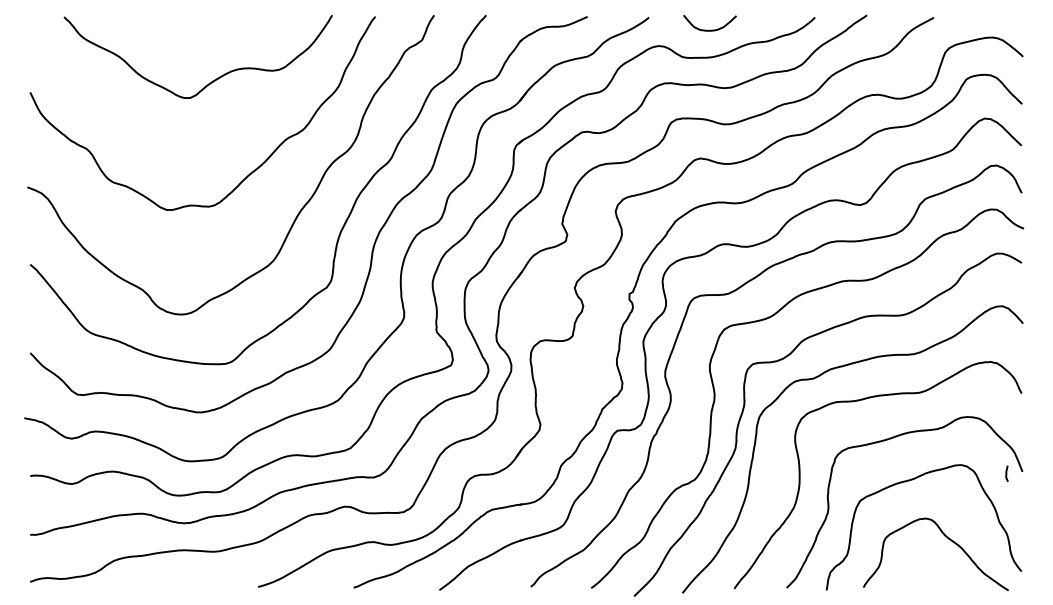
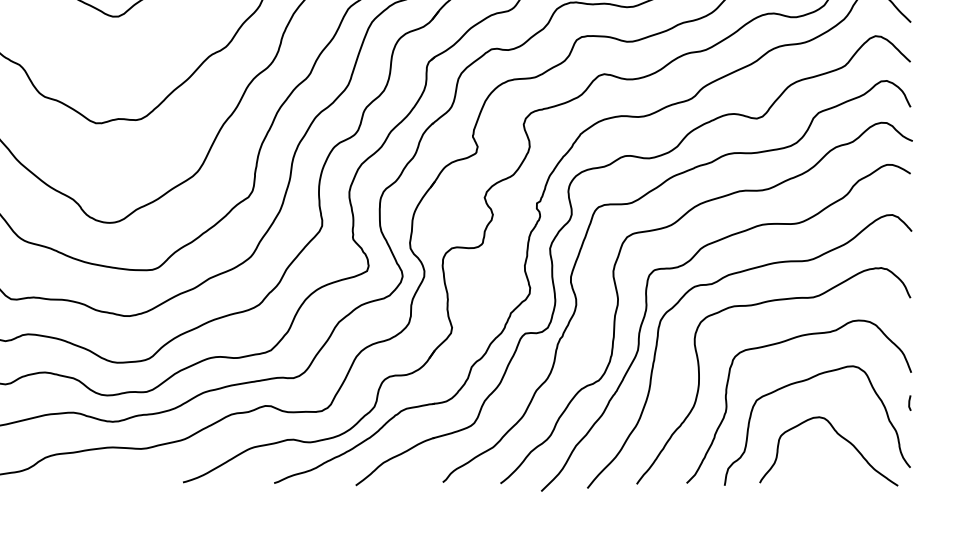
line: (1006, 473) -> (909, 402), moved

